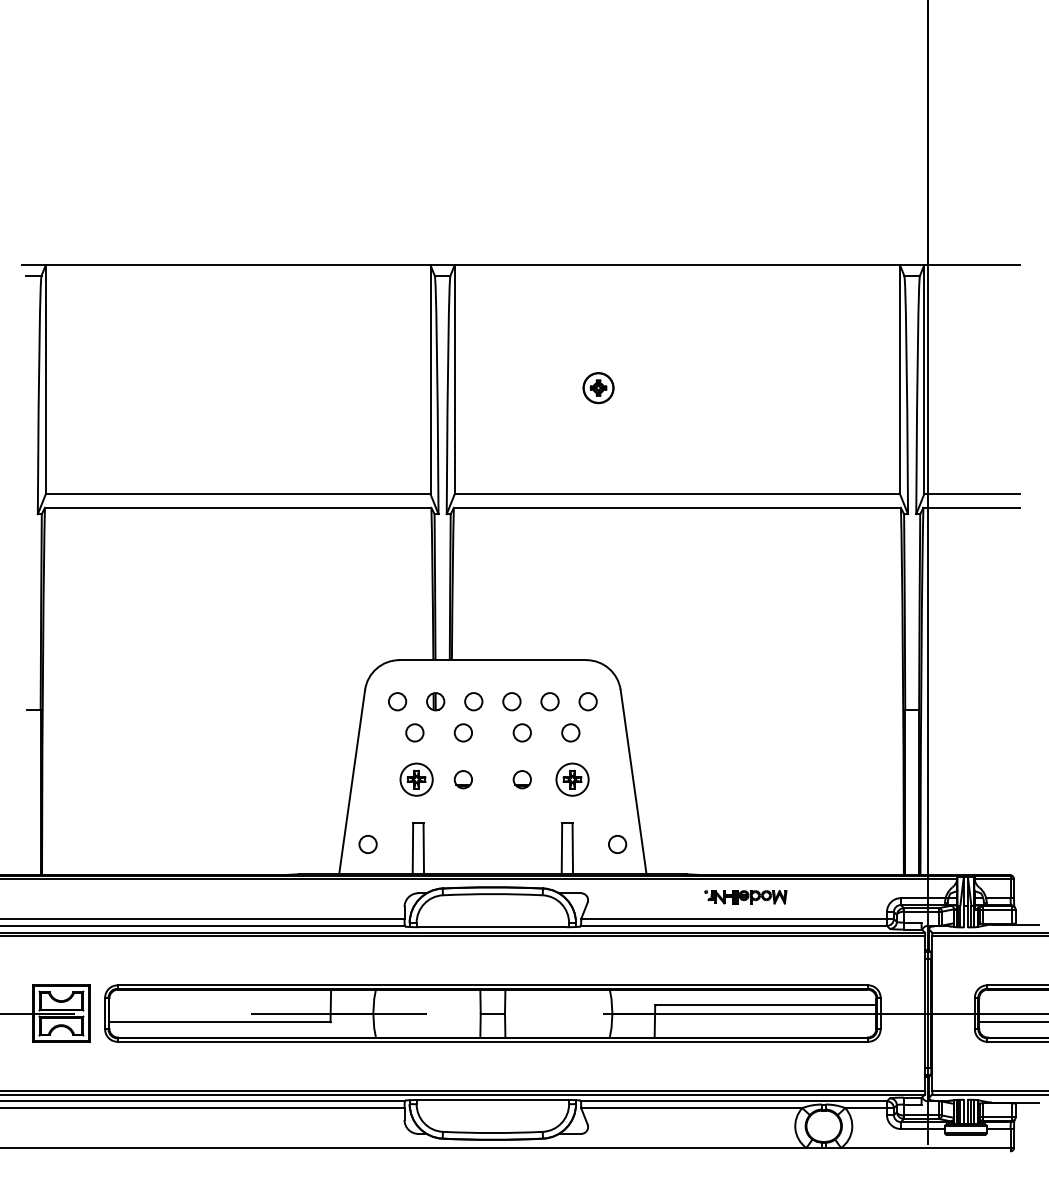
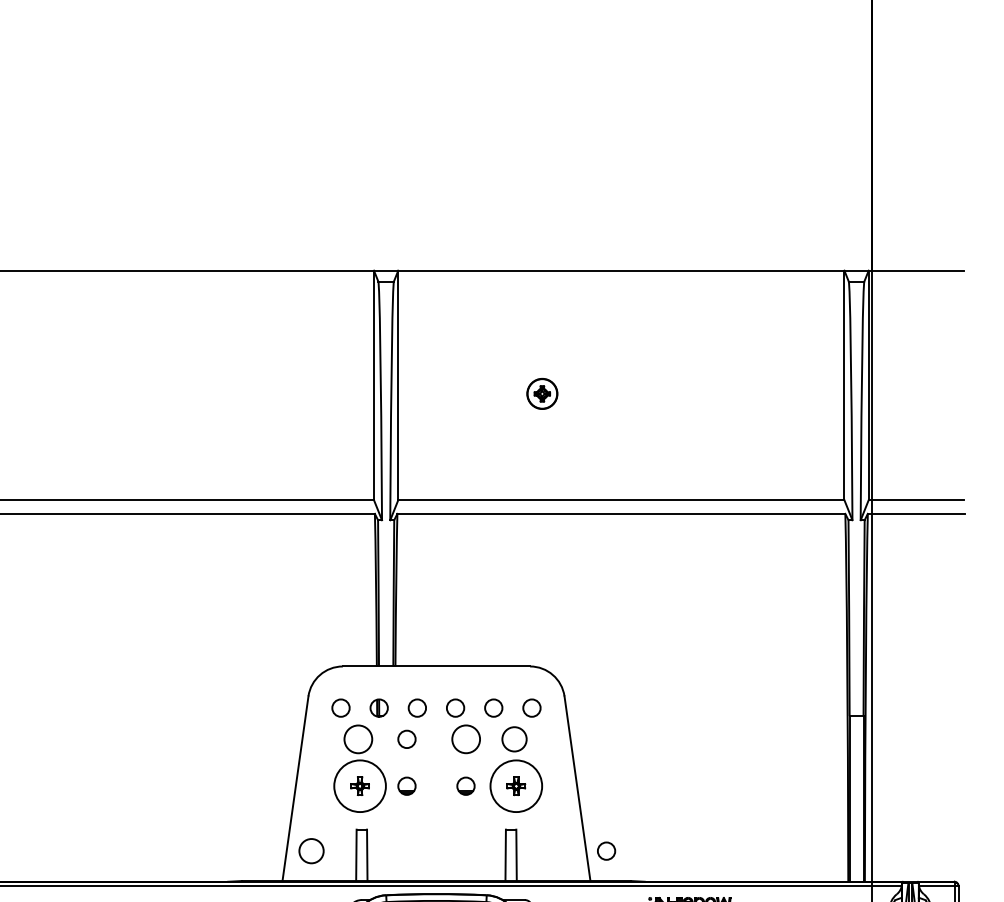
circle: (414, 732) -> (357, 738), size x1.6
circle: (521, 732) -> (465, 738), size x1.6
circle: (570, 732) -> (514, 738), size x1.4
circle: (416, 779) -> (359, 786), size x1.6
circle: (572, 779) -> (516, 786), size x1.6
circle: (367, 844) -> (310, 851), size x1.4
circle: (617, 844) -> (606, 851), moved

